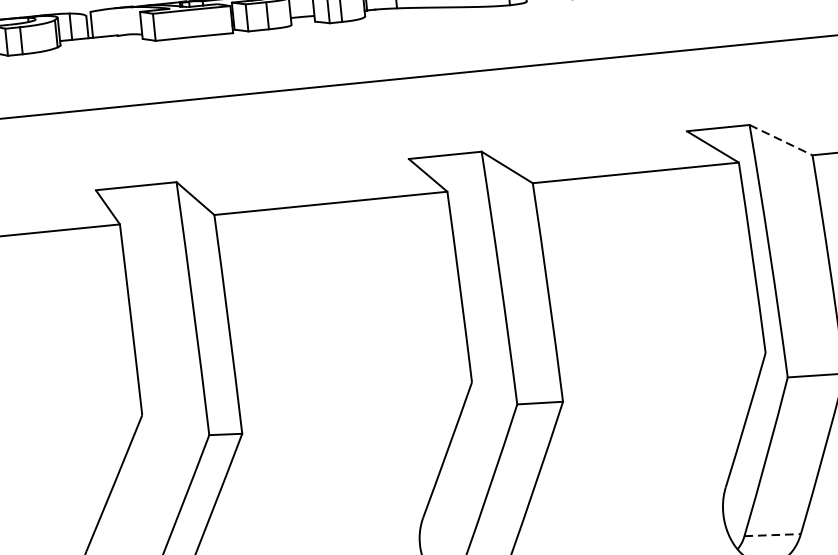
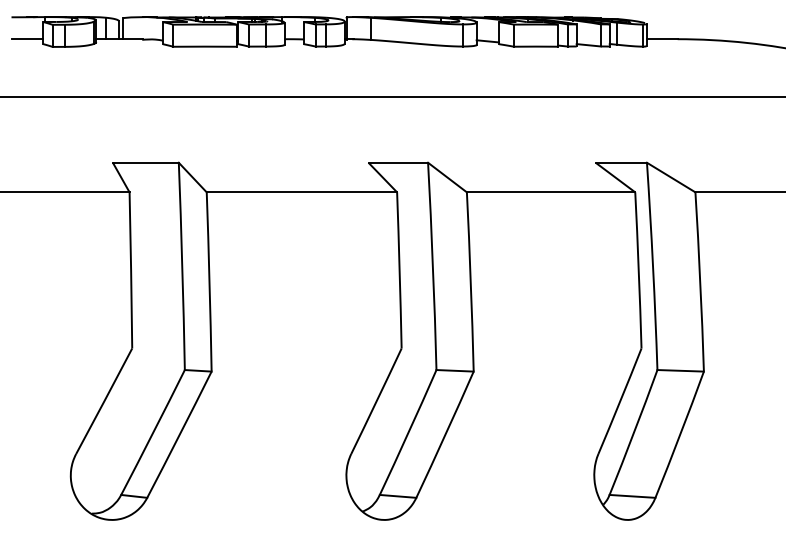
line: (781, 140) -> (671, 177), dashed -> solid
line: (772, 535) -> (632, 496), dashed -> solid

